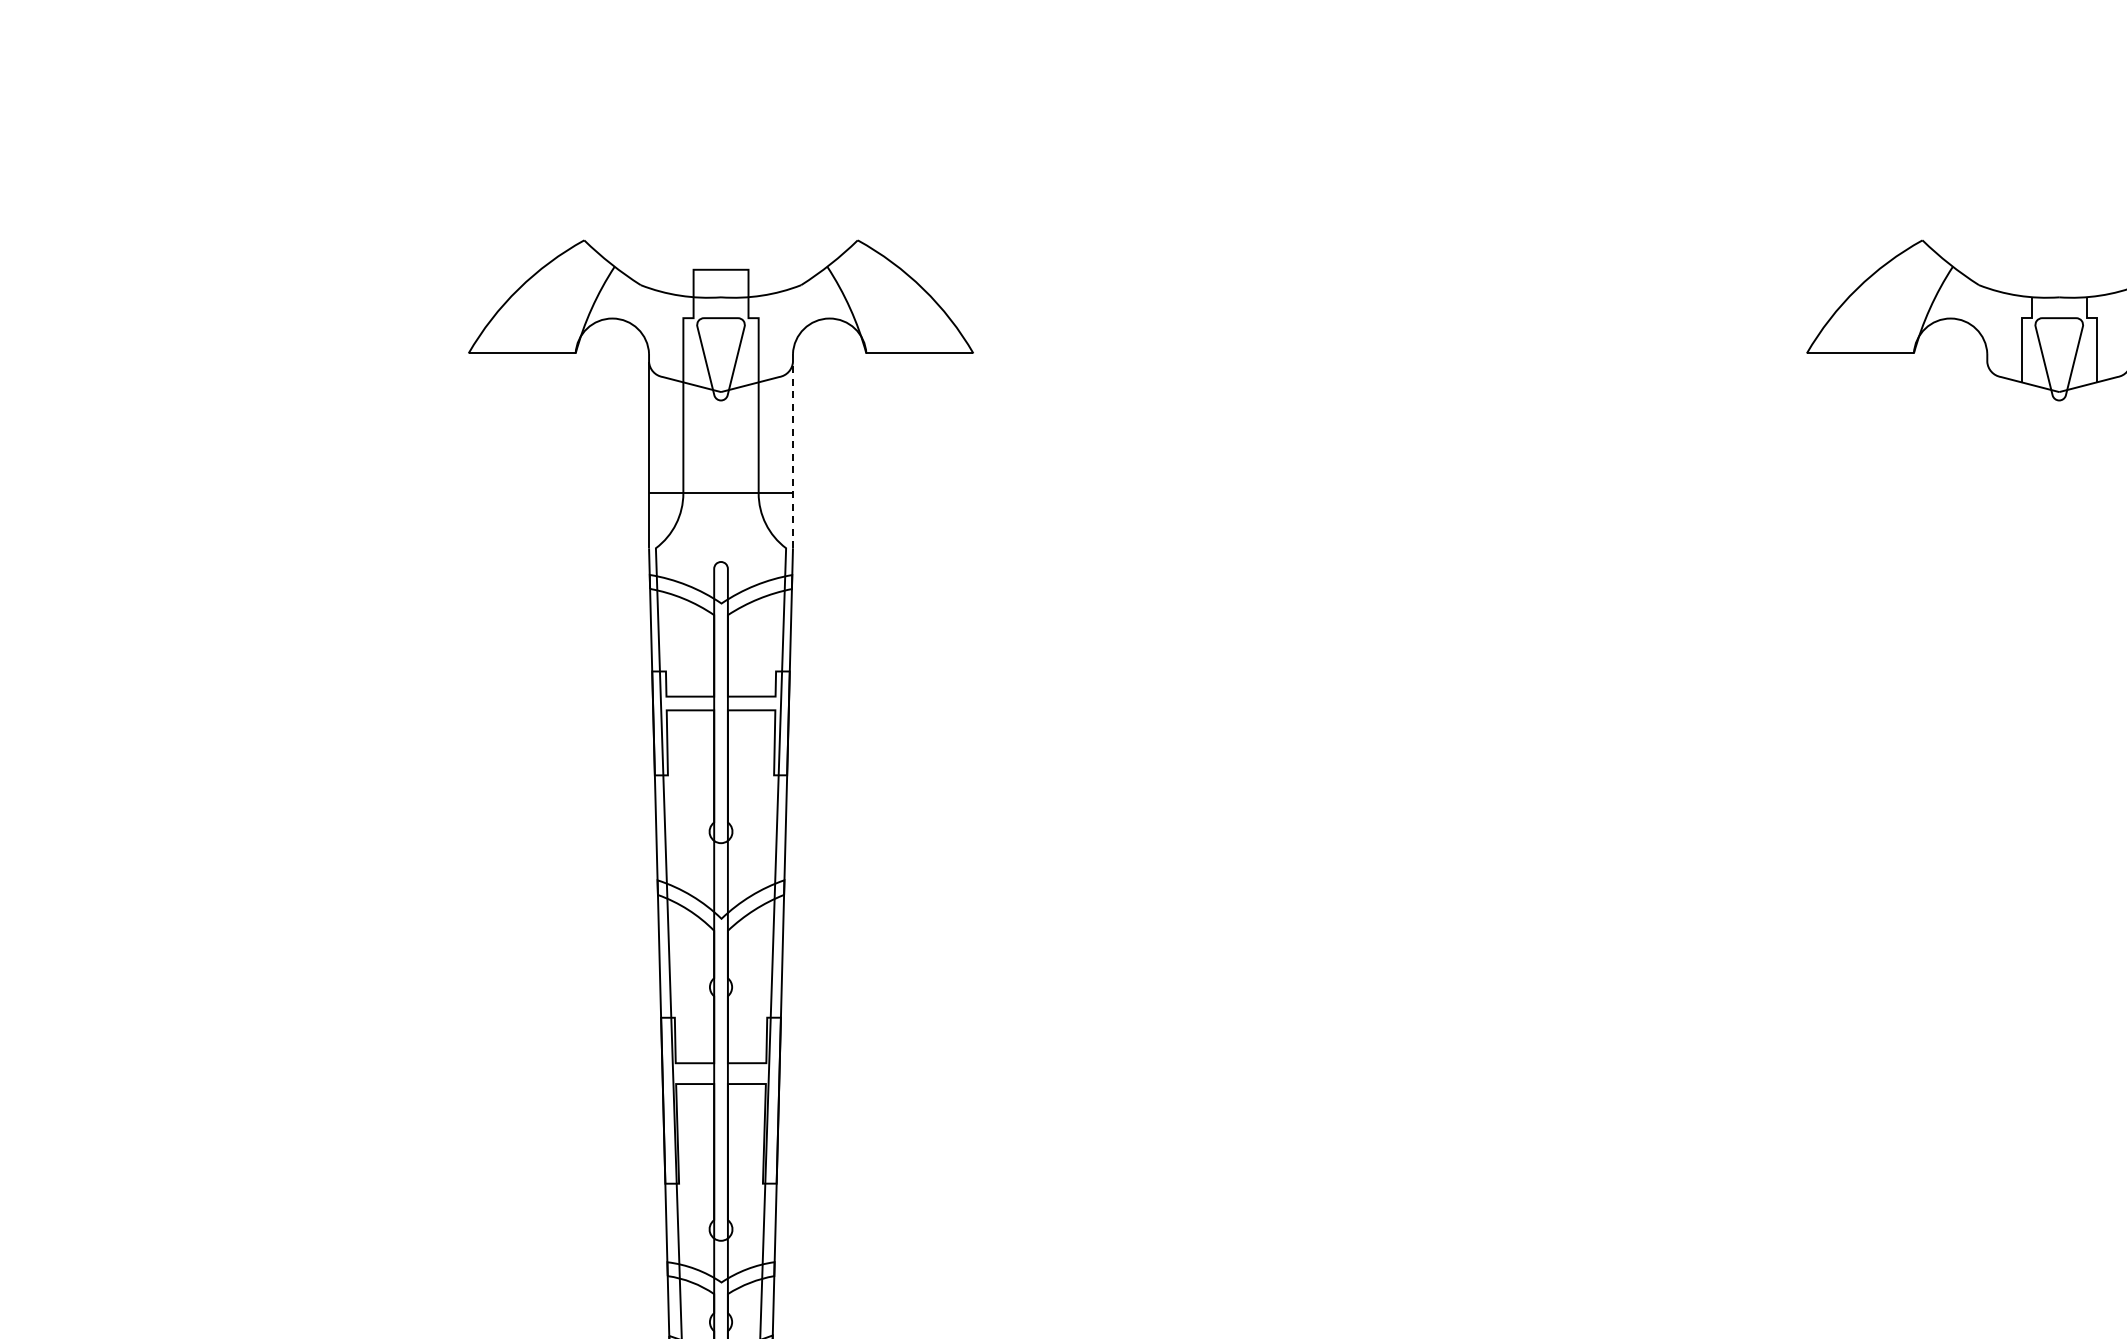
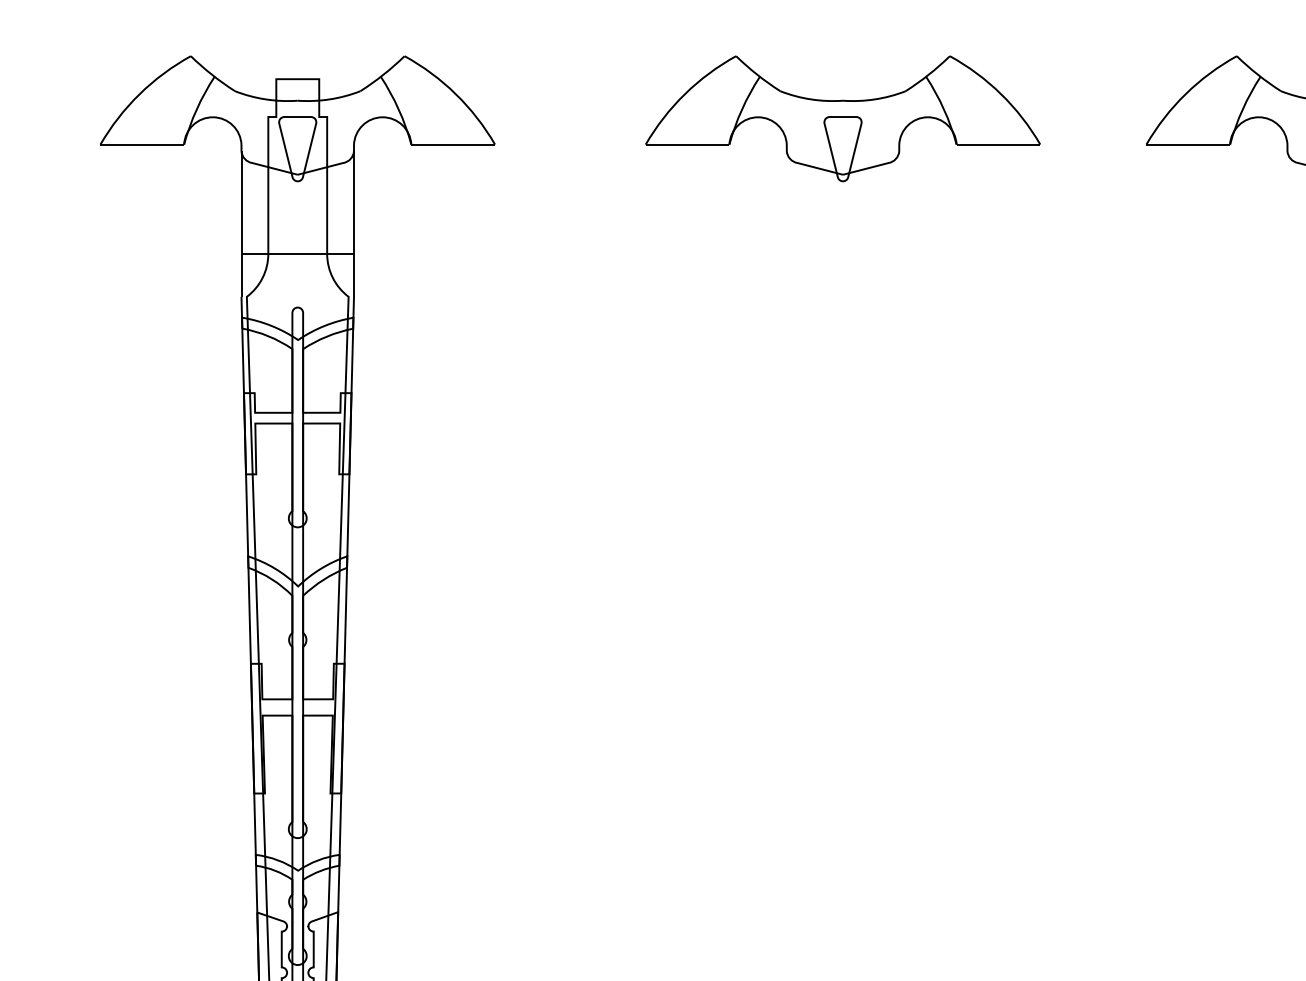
part: (1418, 320) -> (842, 118), added
line: (792, 454) -> (353, 223), dashed -> solid

